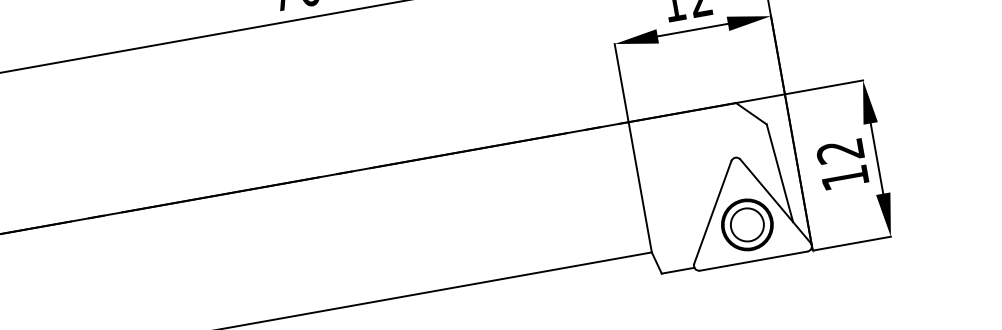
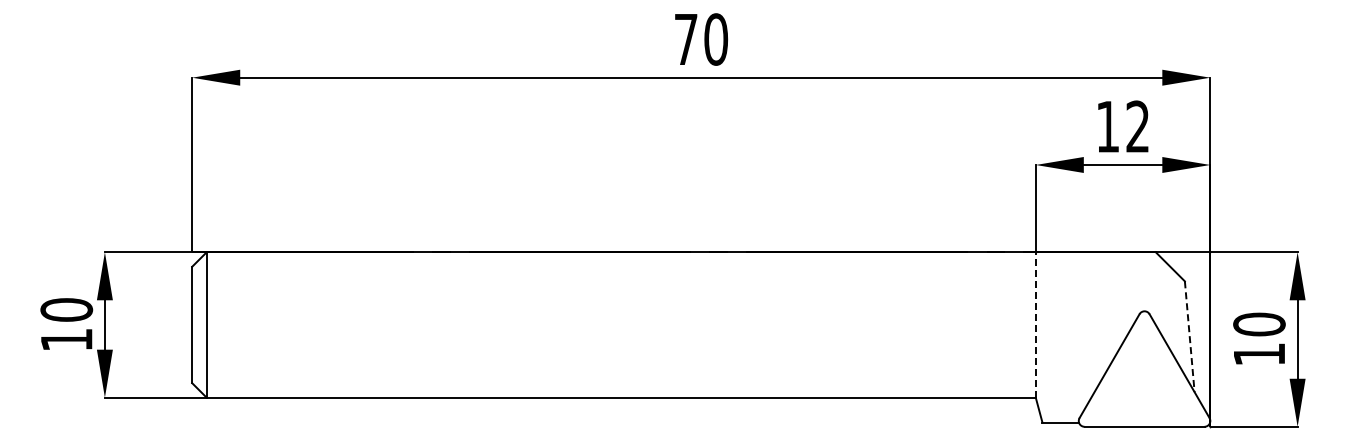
text: (840, 151) -> (1259, 324), 12 -> 10
line: (779, 173) -> (1189, 336), solid -> dashed
line: (639, 186) -> (1035, 324), solid -> dashed
part: (747, 225) -> (1144, 386), removed

